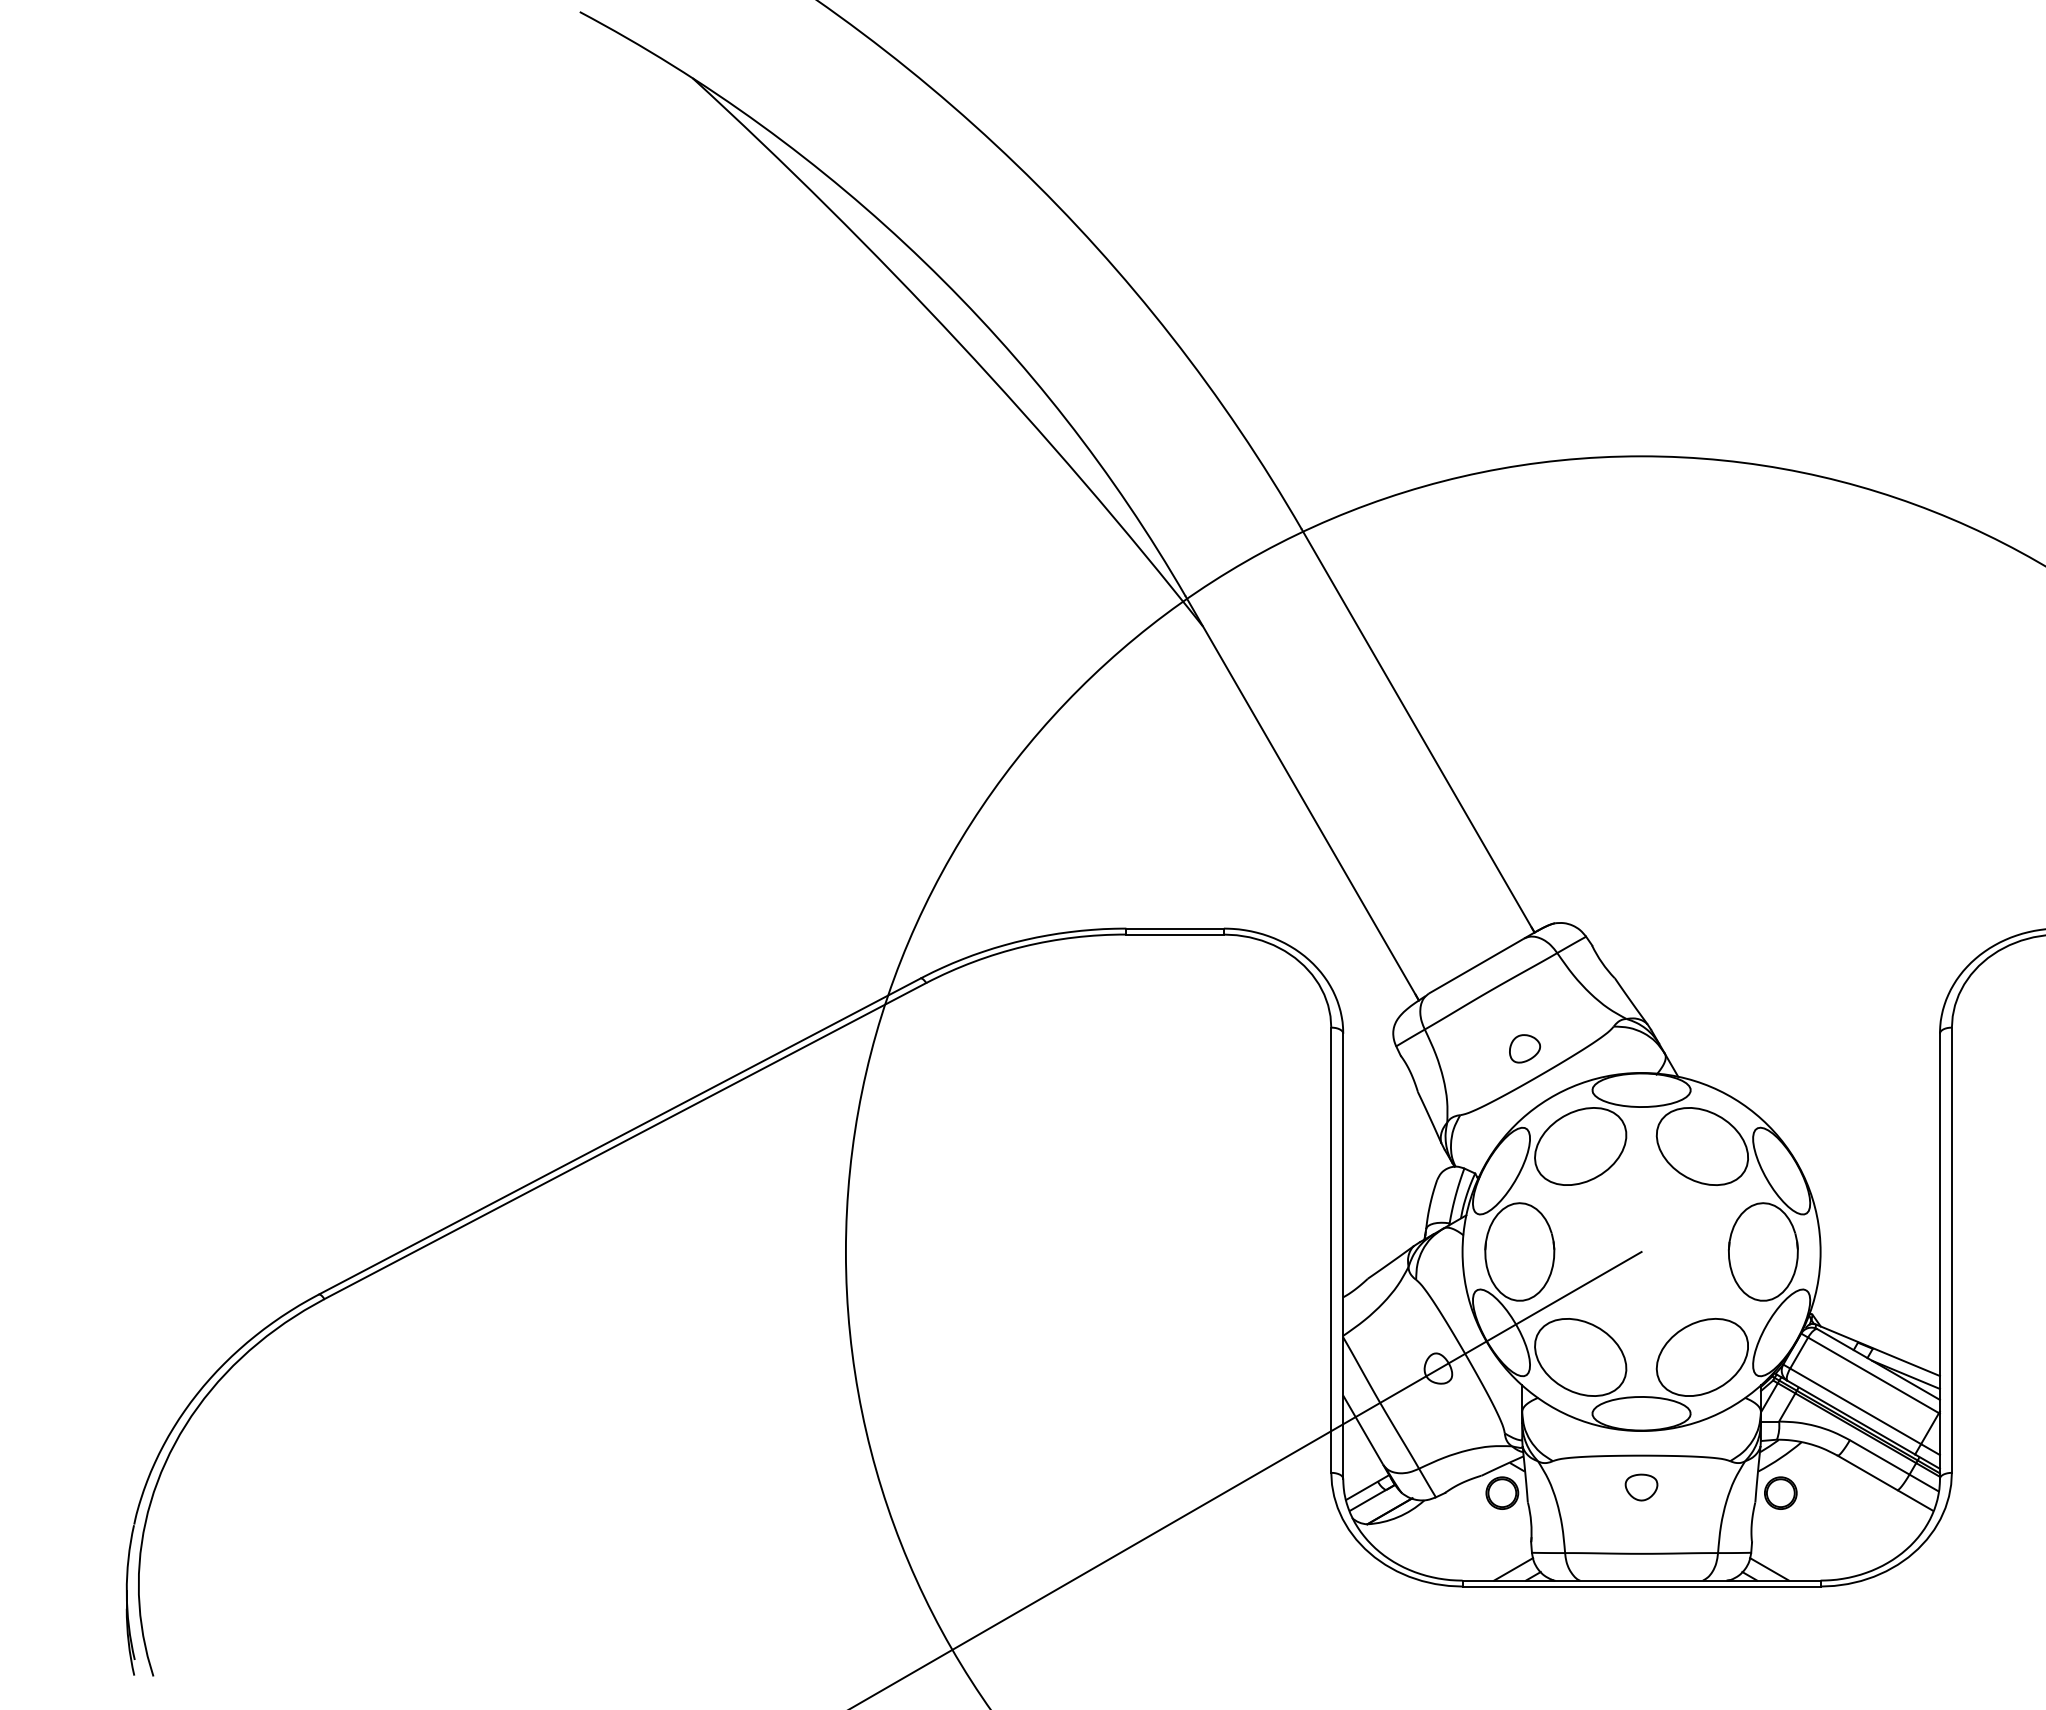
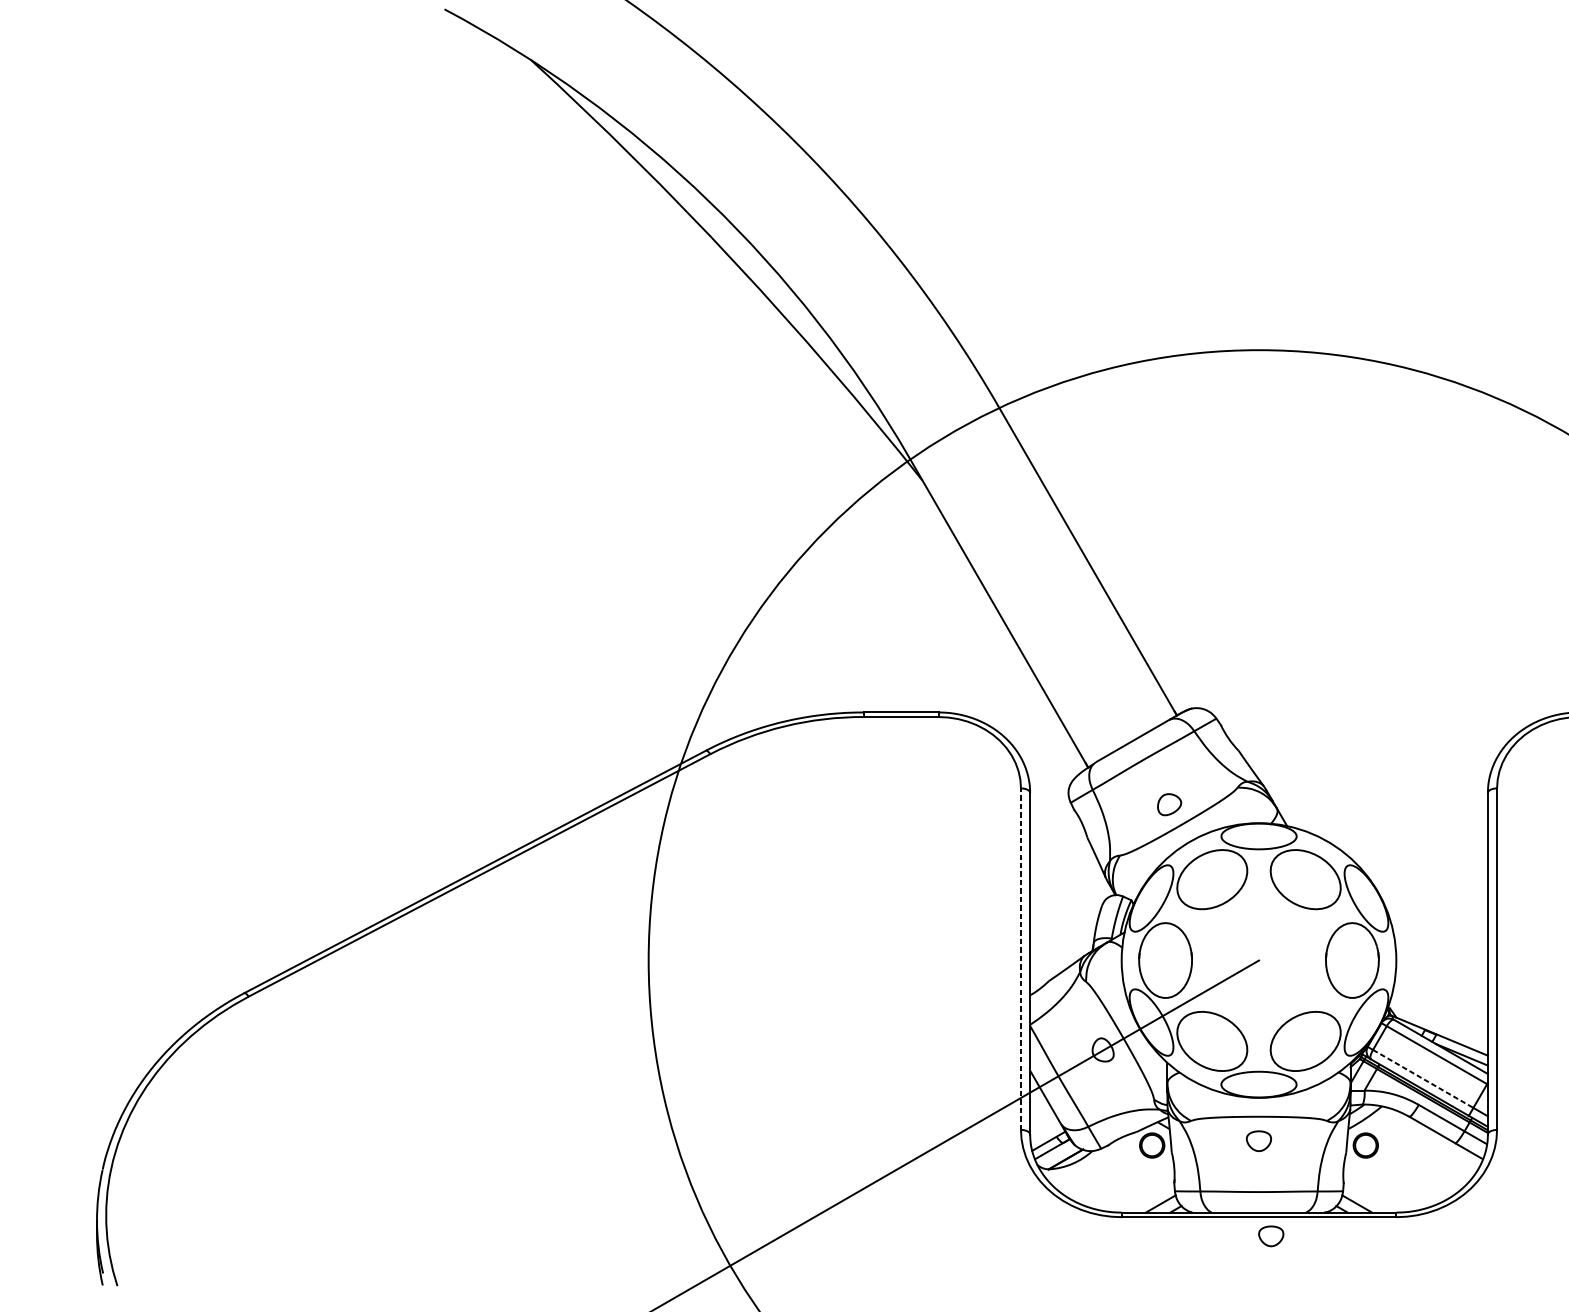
line: (1331, 1250) -> (1021, 959), solid -> dashed
line: (1855, 1406) -> (1423, 1079), solid -> dashed
part: (1657, 1611) -> (1271, 1236), added

